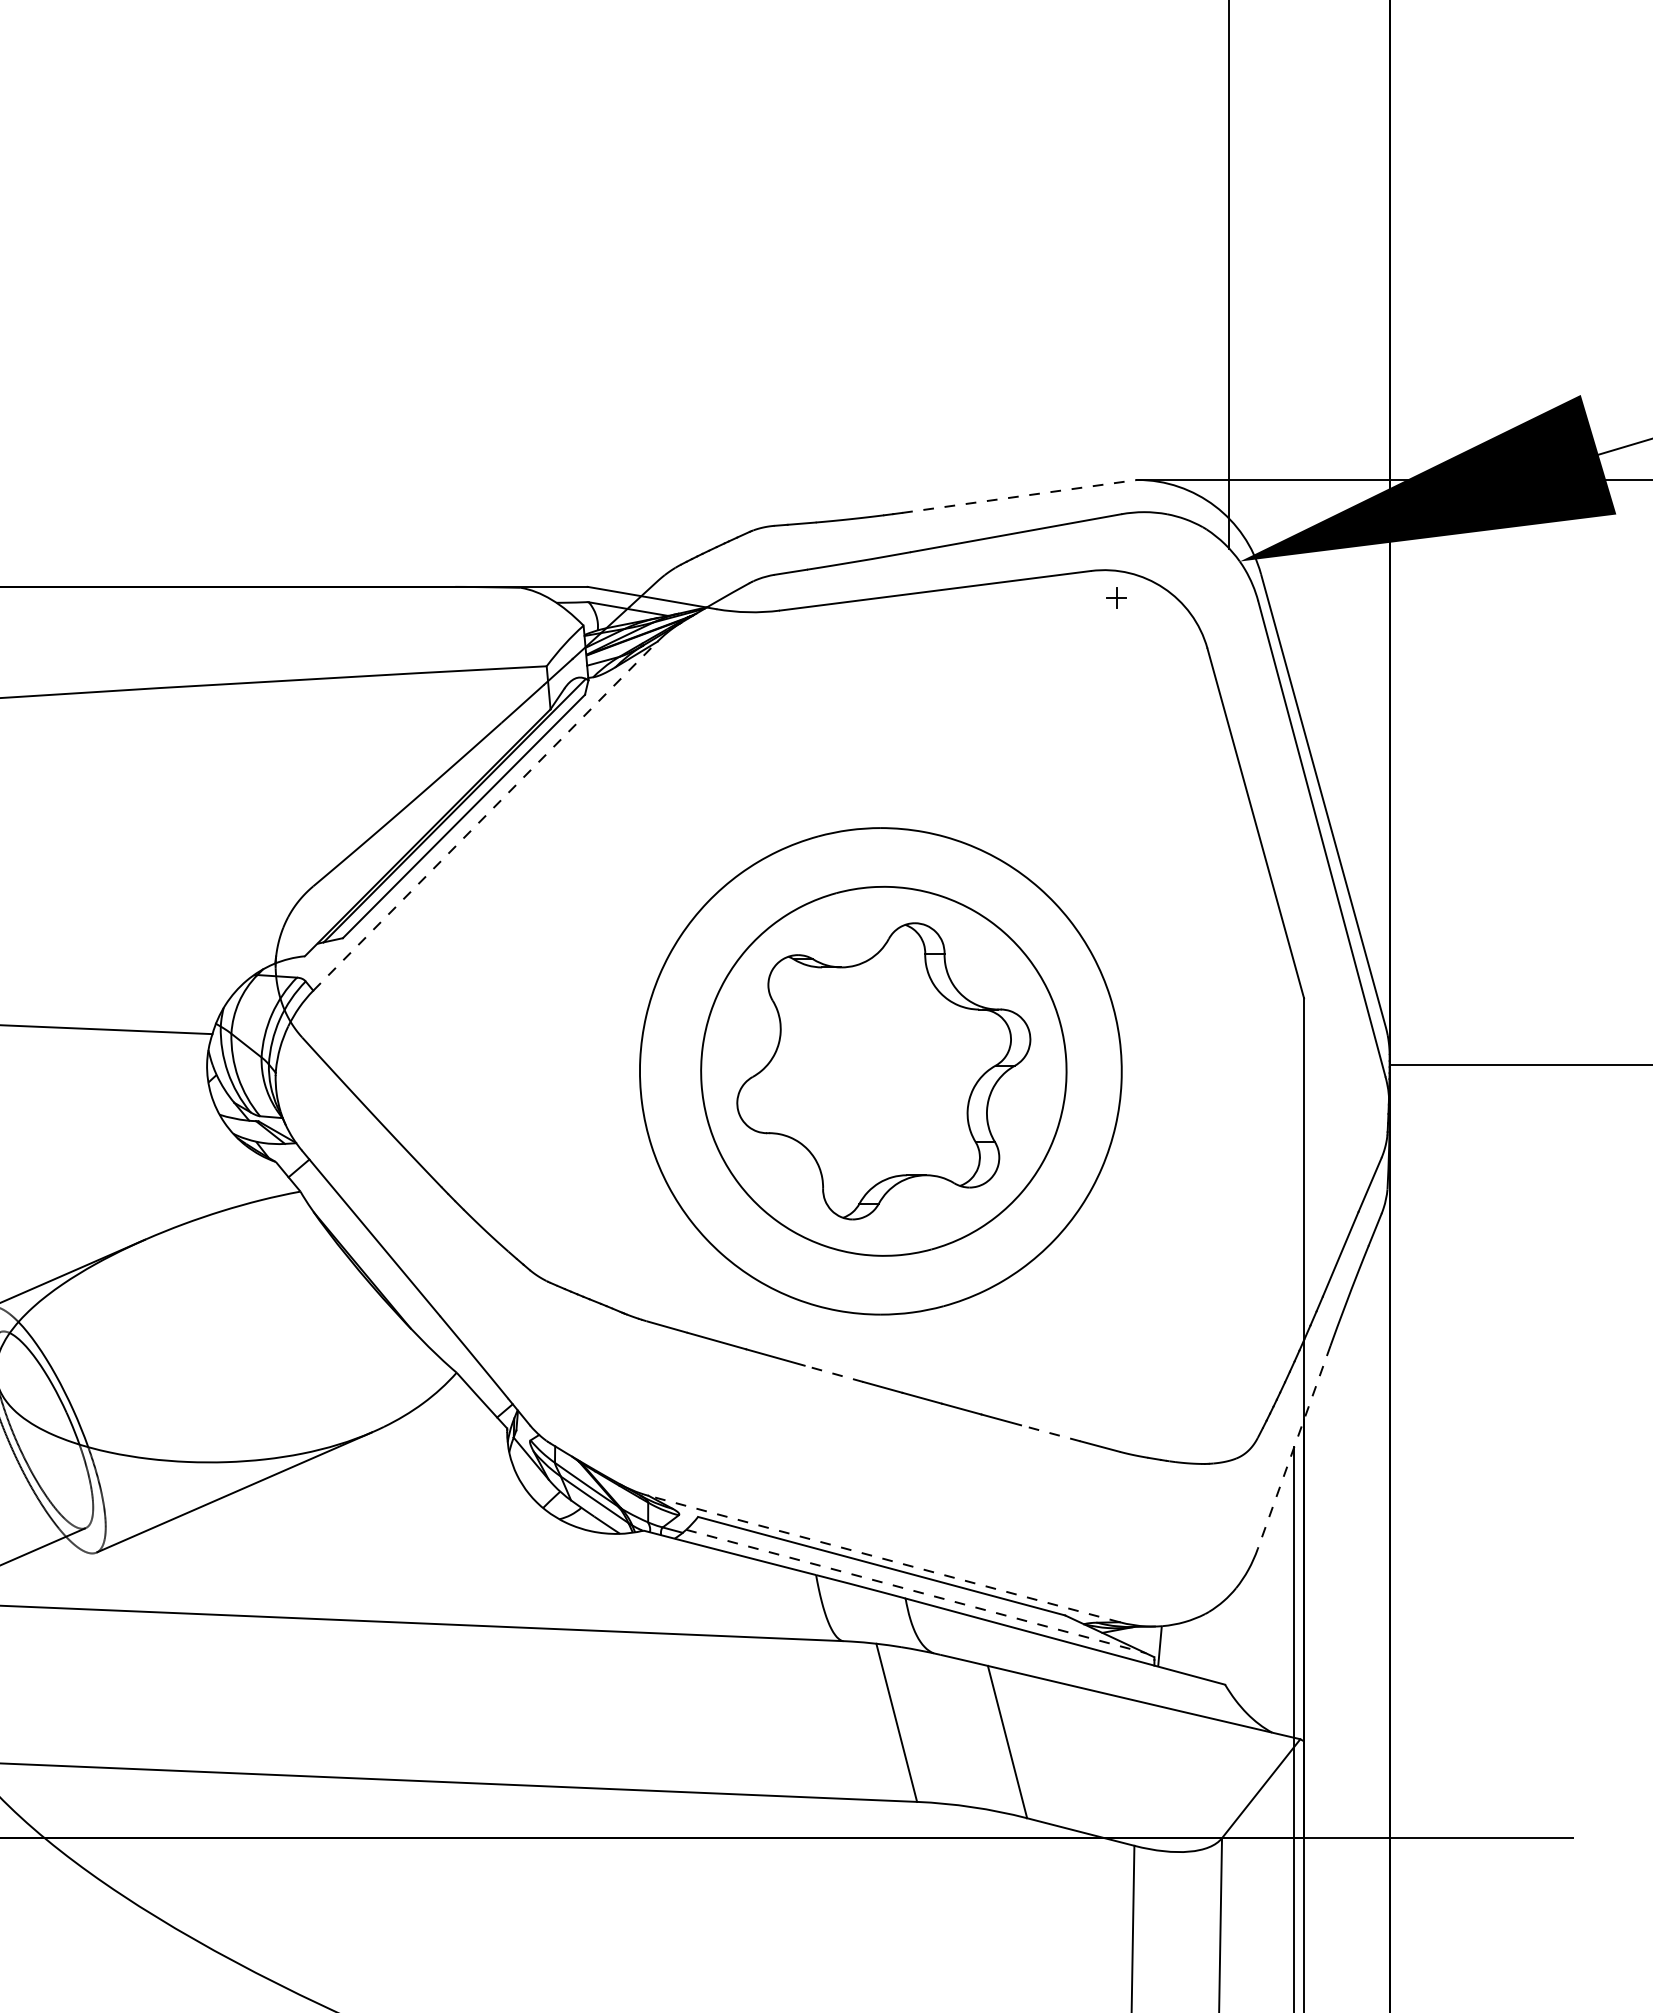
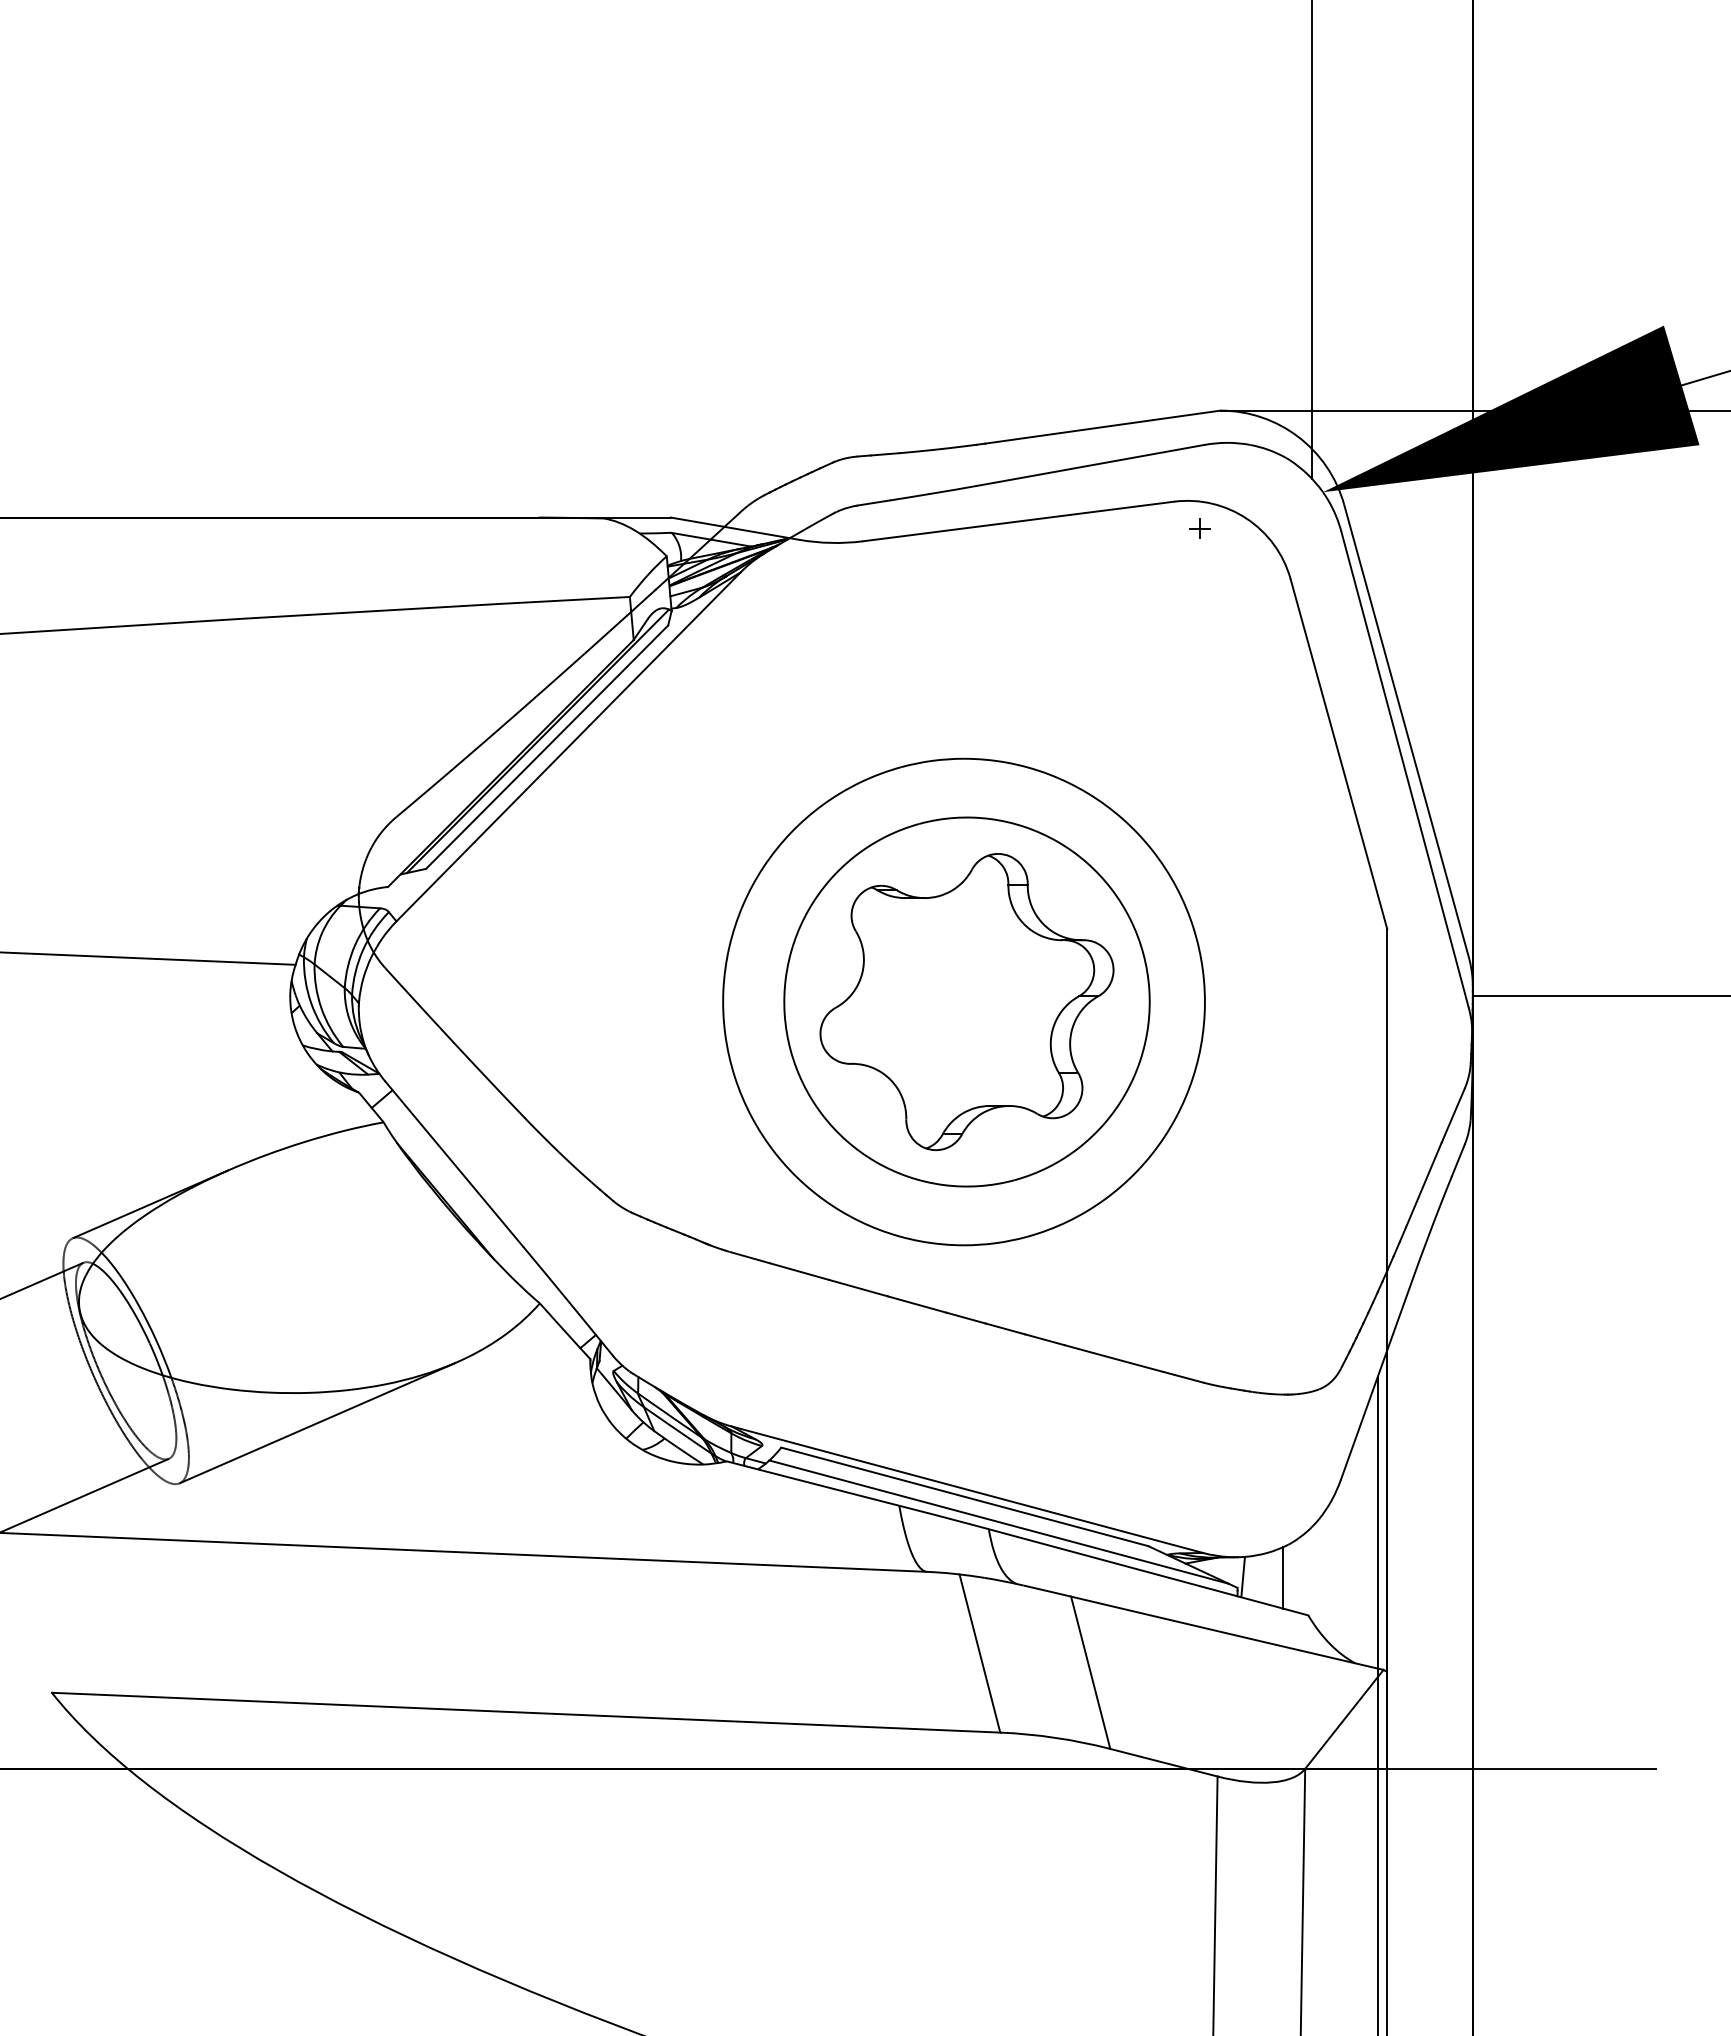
line: (1019, 496) -> (1102, 427), dashed -> solid
line: (485, 815) -> (568, 746), dashed -> solid
line: (833, 1373) -> (916, 1304), dashed -> solid
line: (1049, 1432) -> (1132, 1363), dashed -> solid
line: (1294, 1447) -> (1377, 1378), dashed -> solid
line: (884, 1558) -> (967, 1489), dashed -> solid
line: (915, 1591) -> (998, 1522), dashed -> solid
line: (1200, 1646) -> (1283, 1577), added

